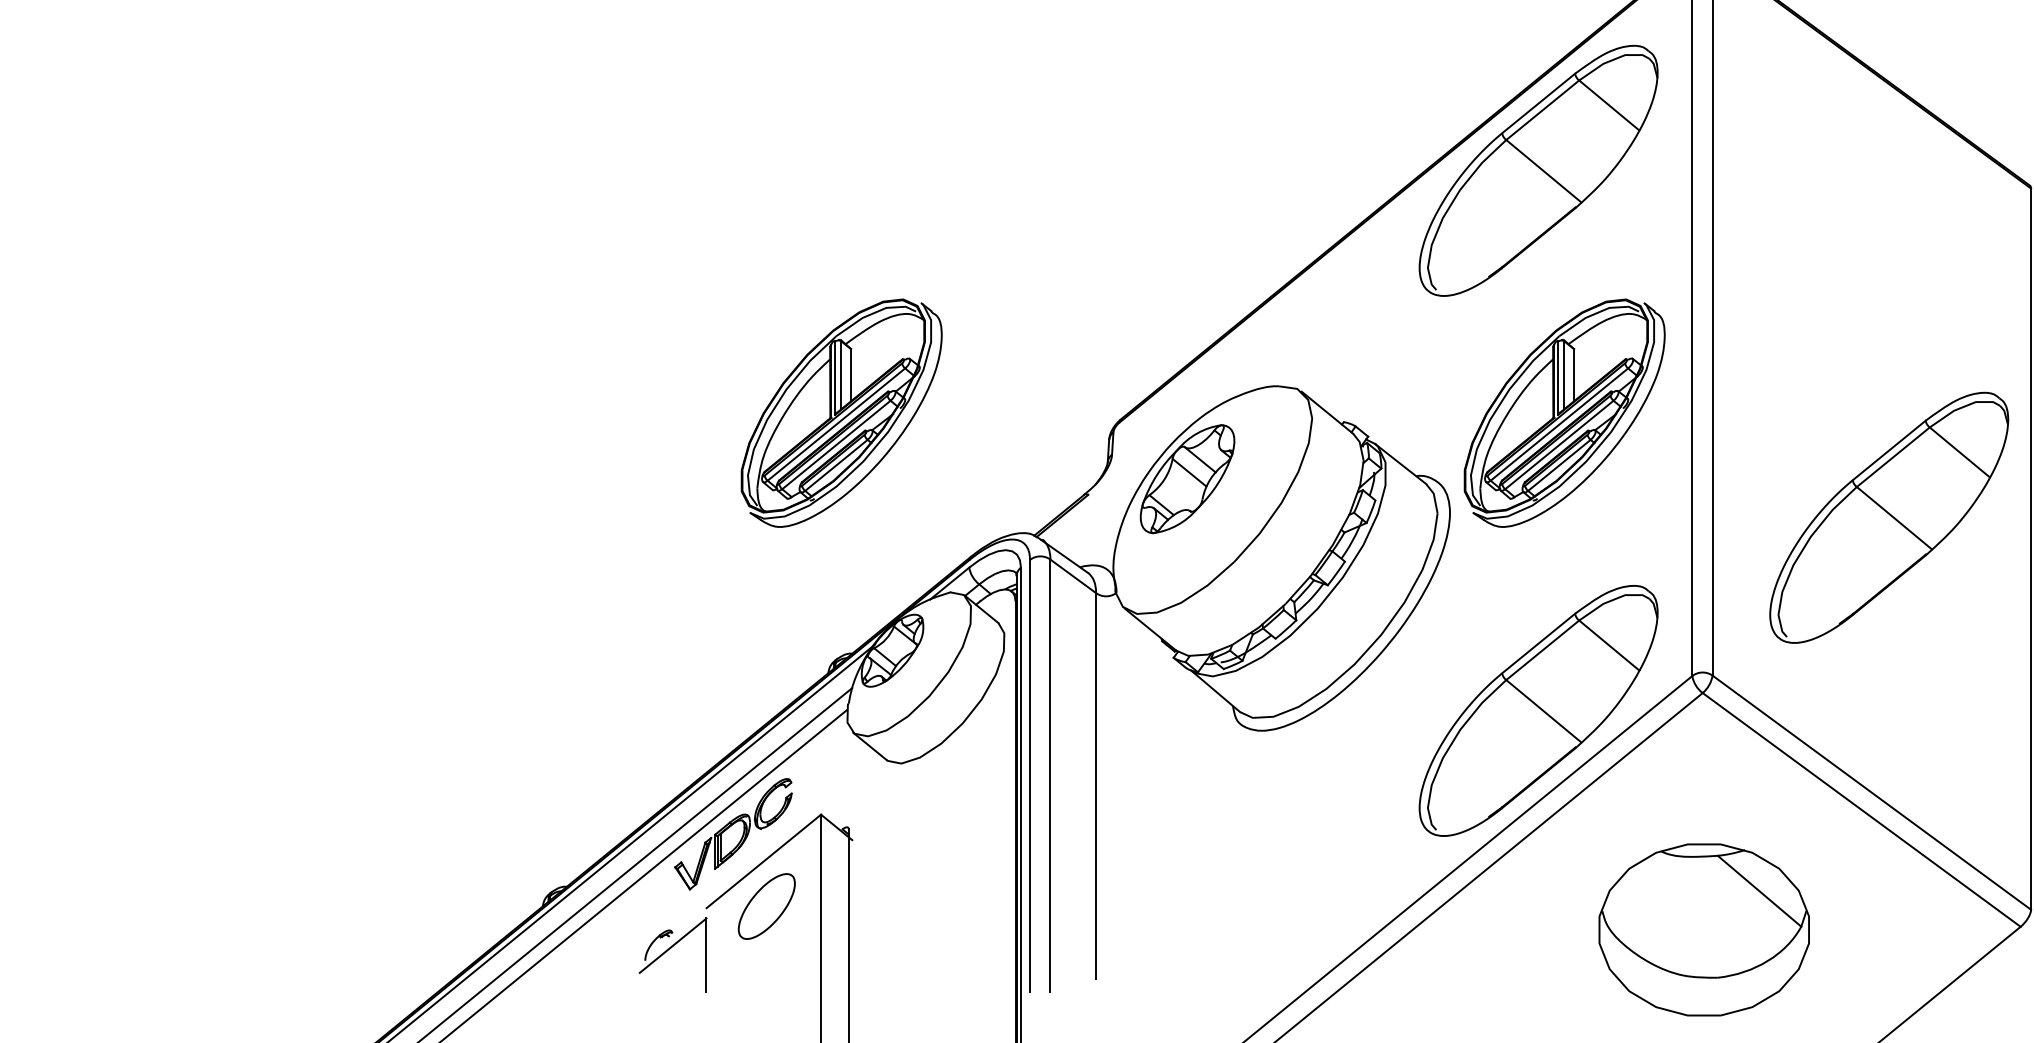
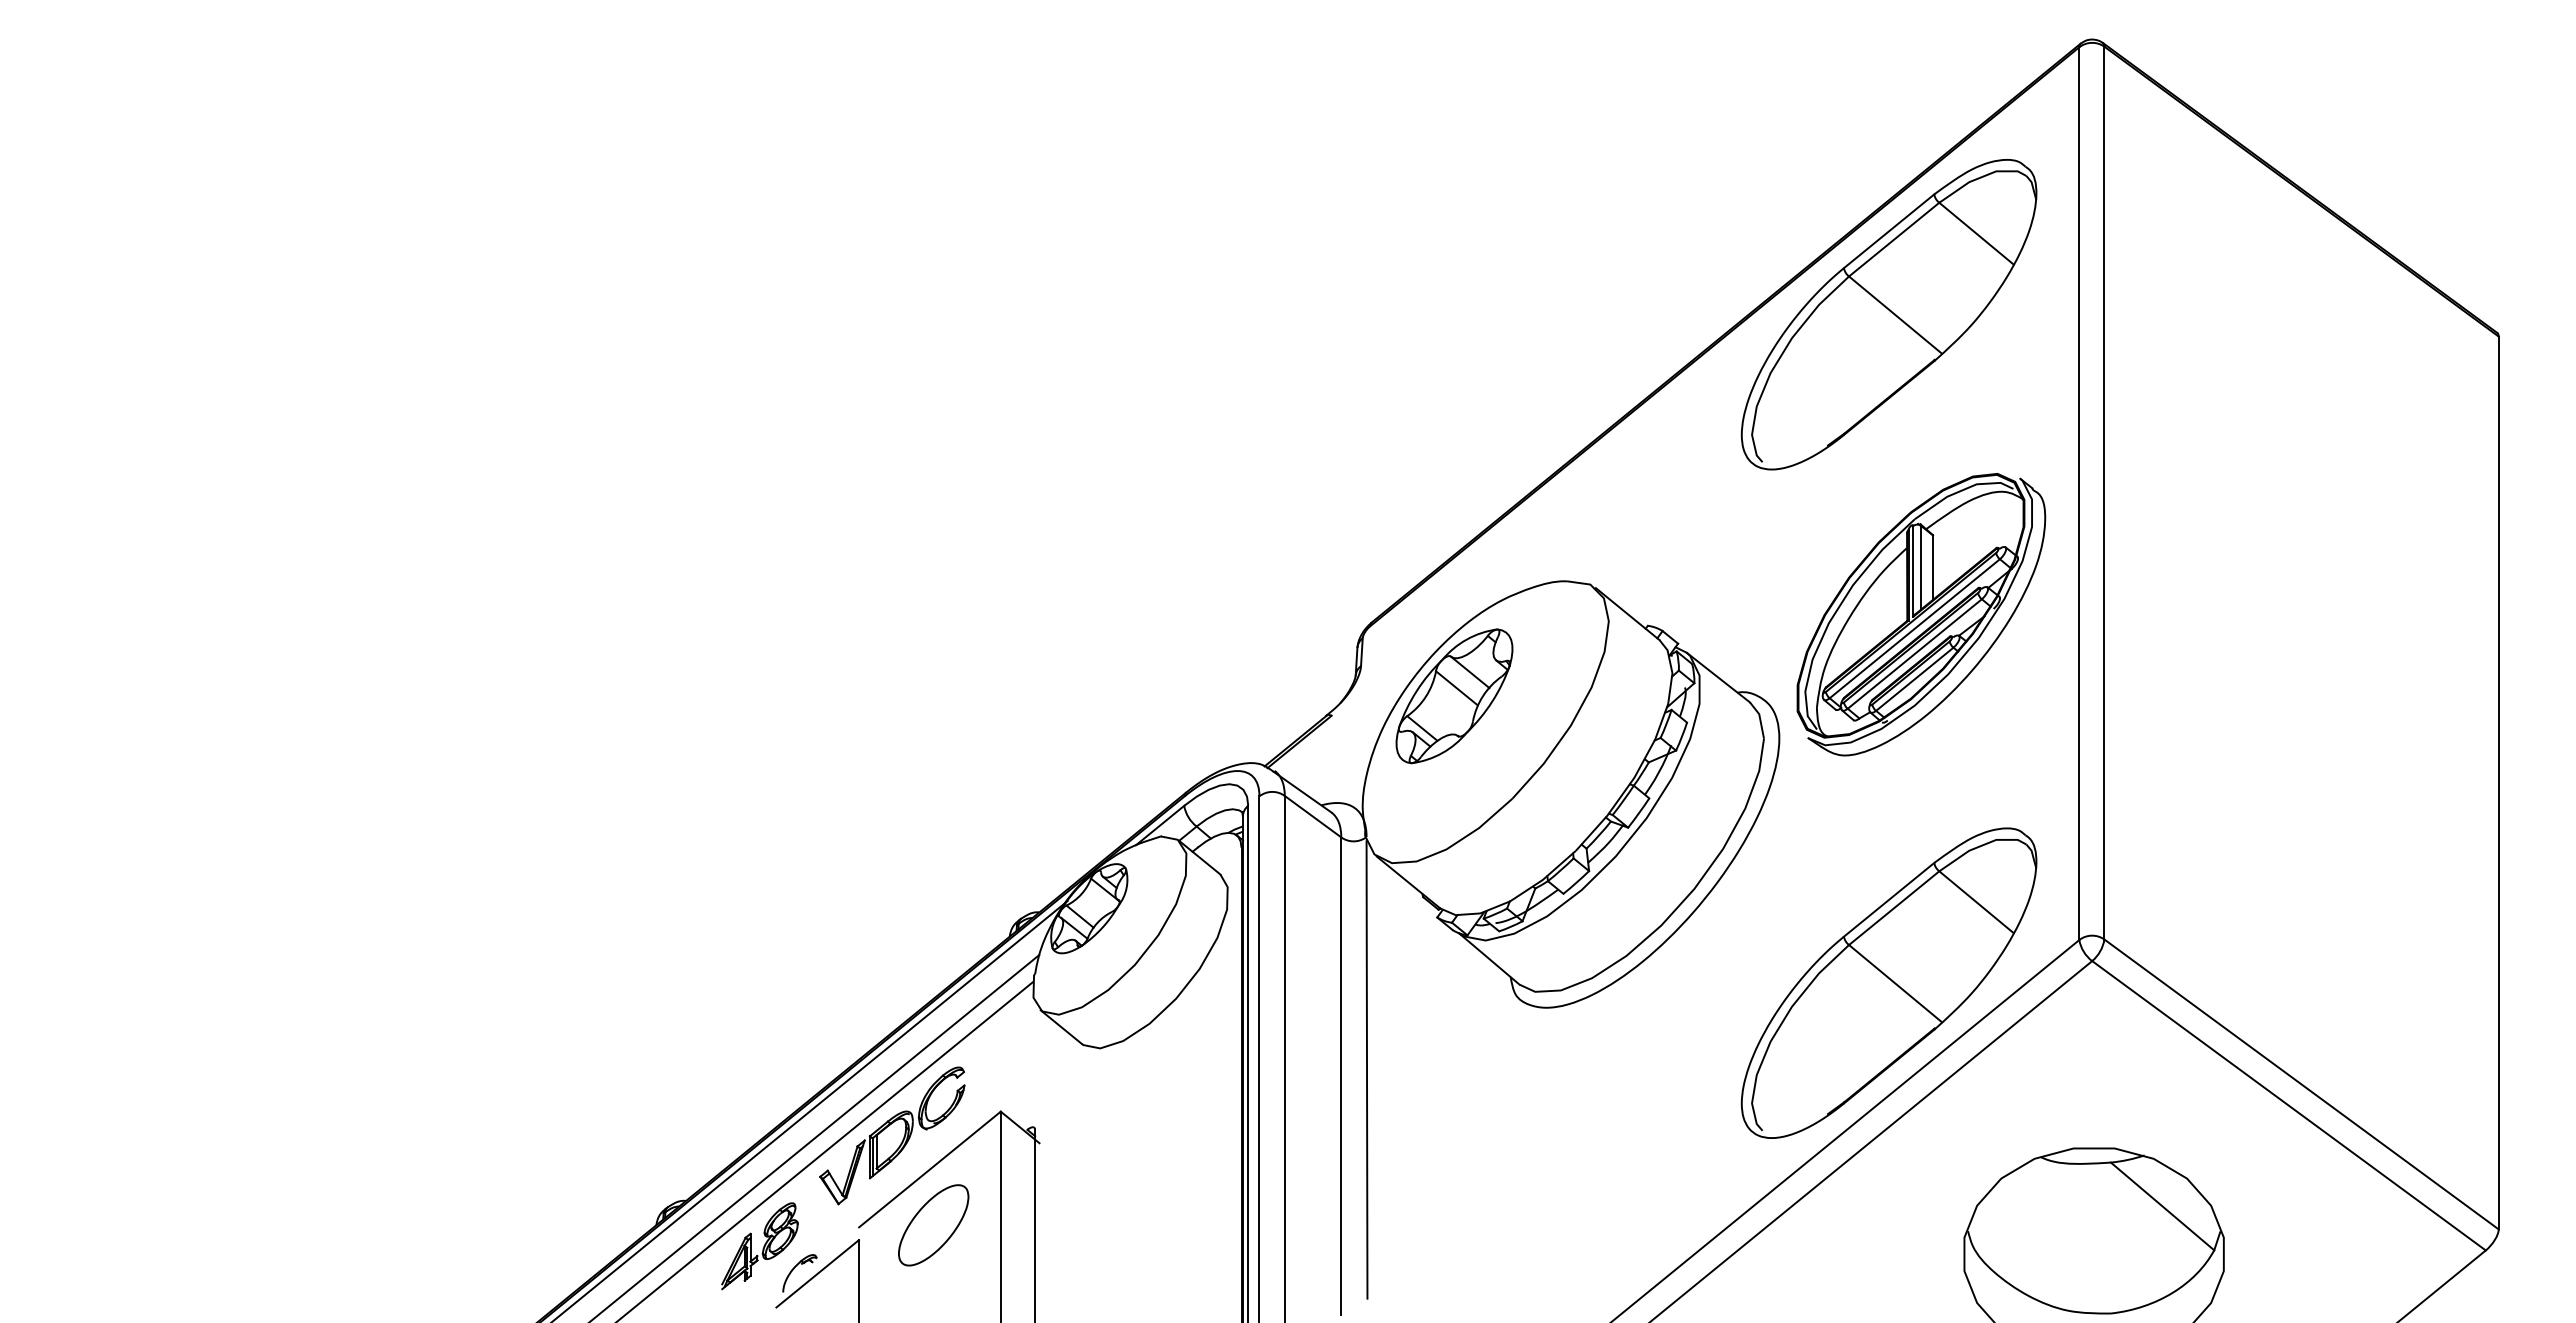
part: (841, 413) -> (1026, 614), removed
part: (1888, 517) -> (2322, 743), removed
line: (1116, 780) -> (1366, 1069), added
part: (626, 923) -> (759, 1246), added

